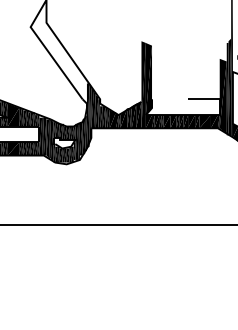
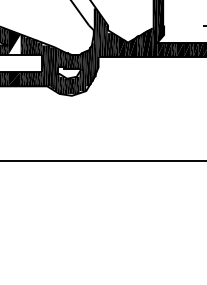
fill: (13, 117) -> (14, 45), removed

